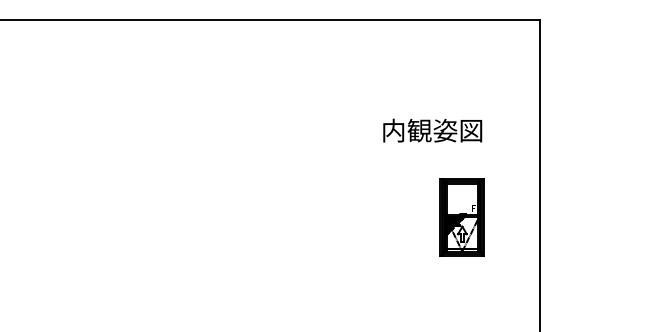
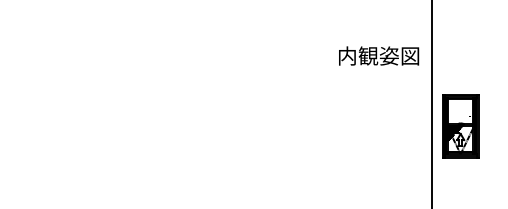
text: (432, 130) -> (378, 55), moved
part: (461, 217) -> (459, 126), moved

